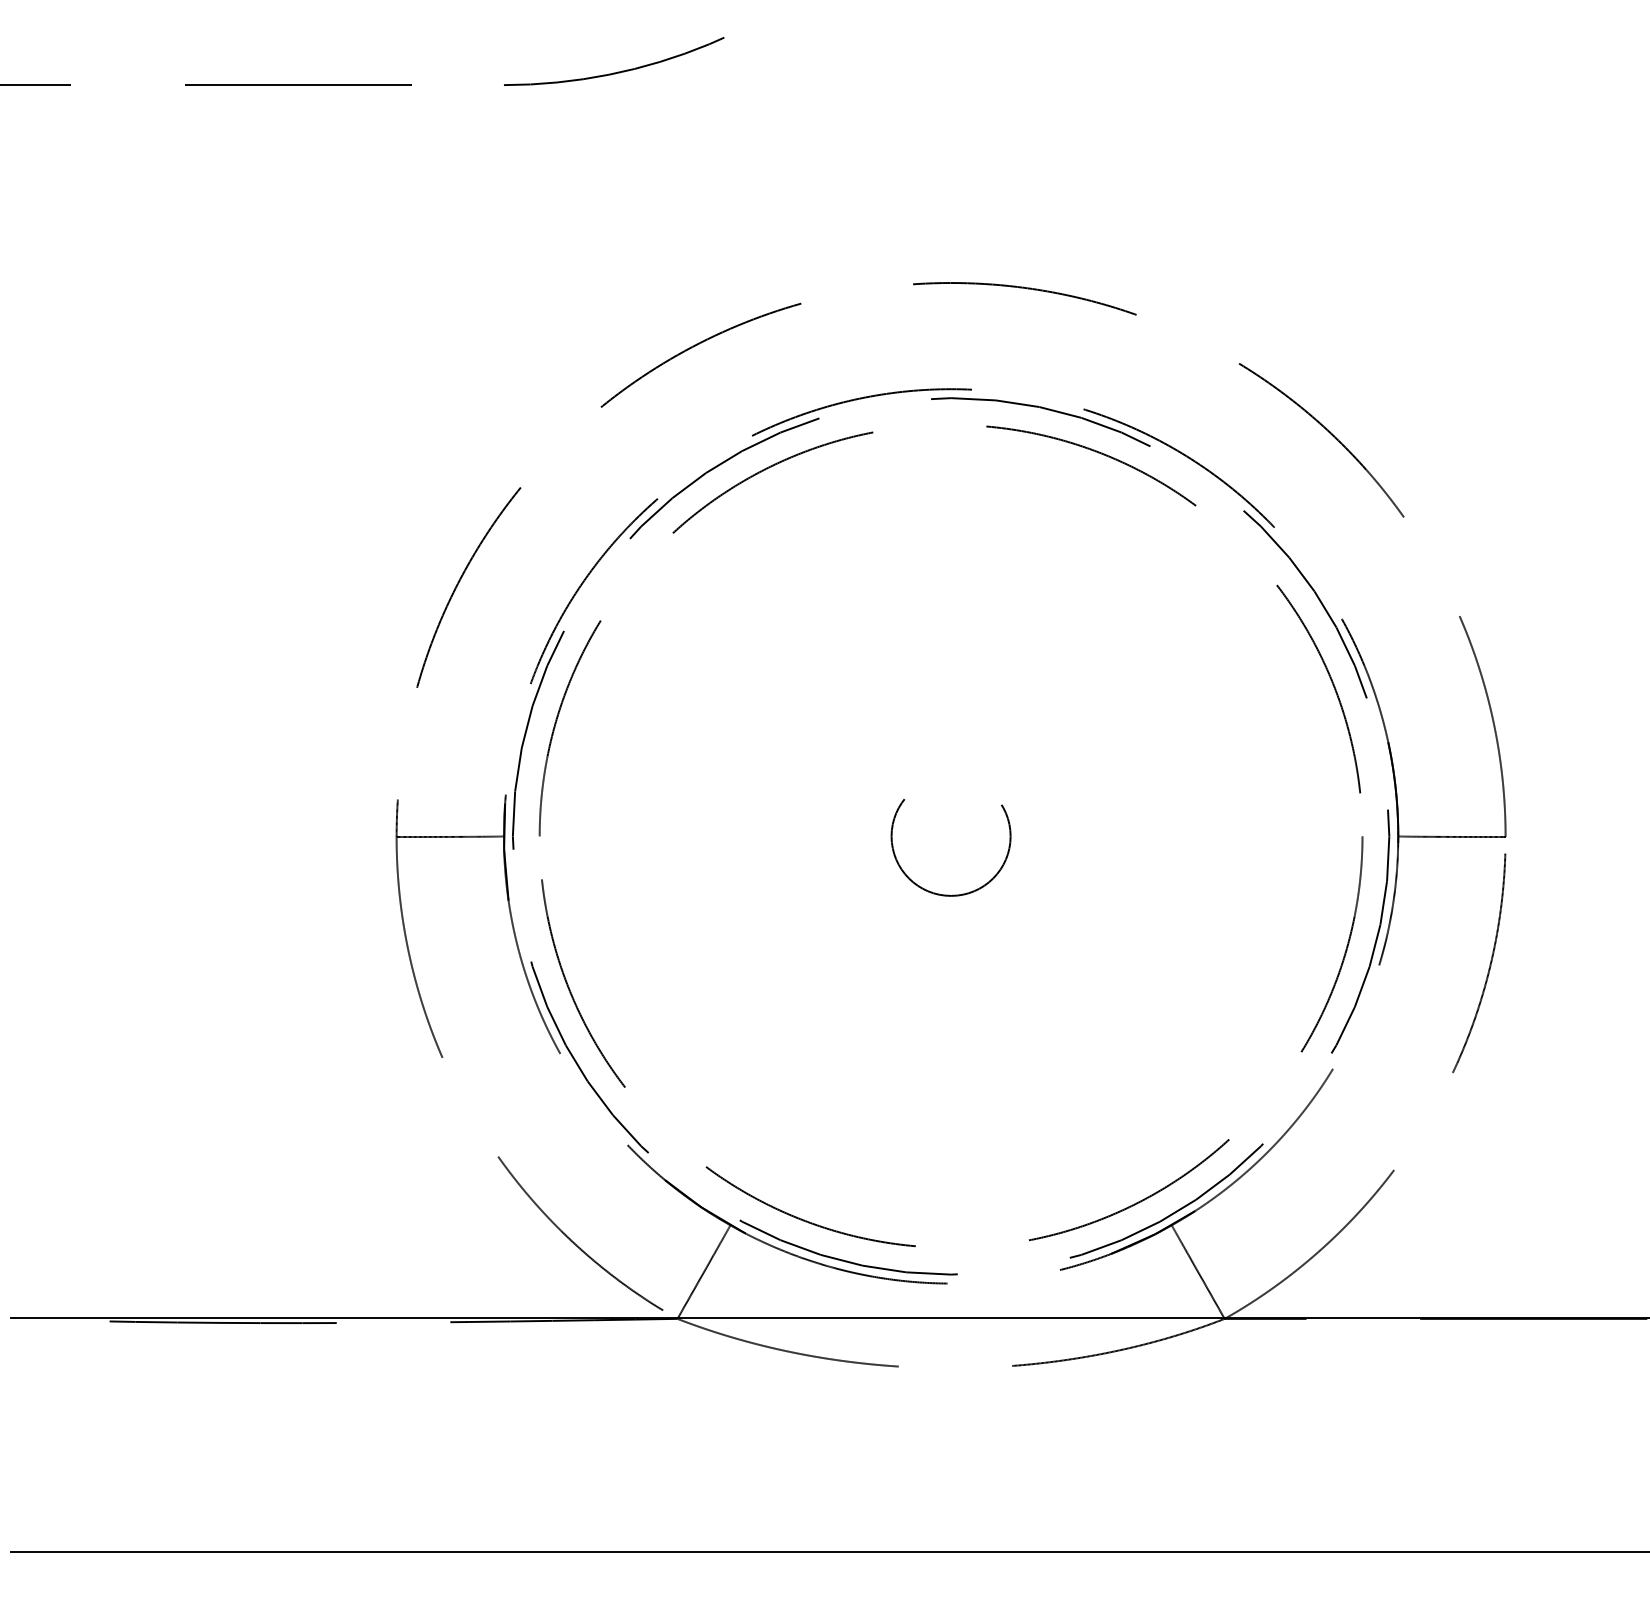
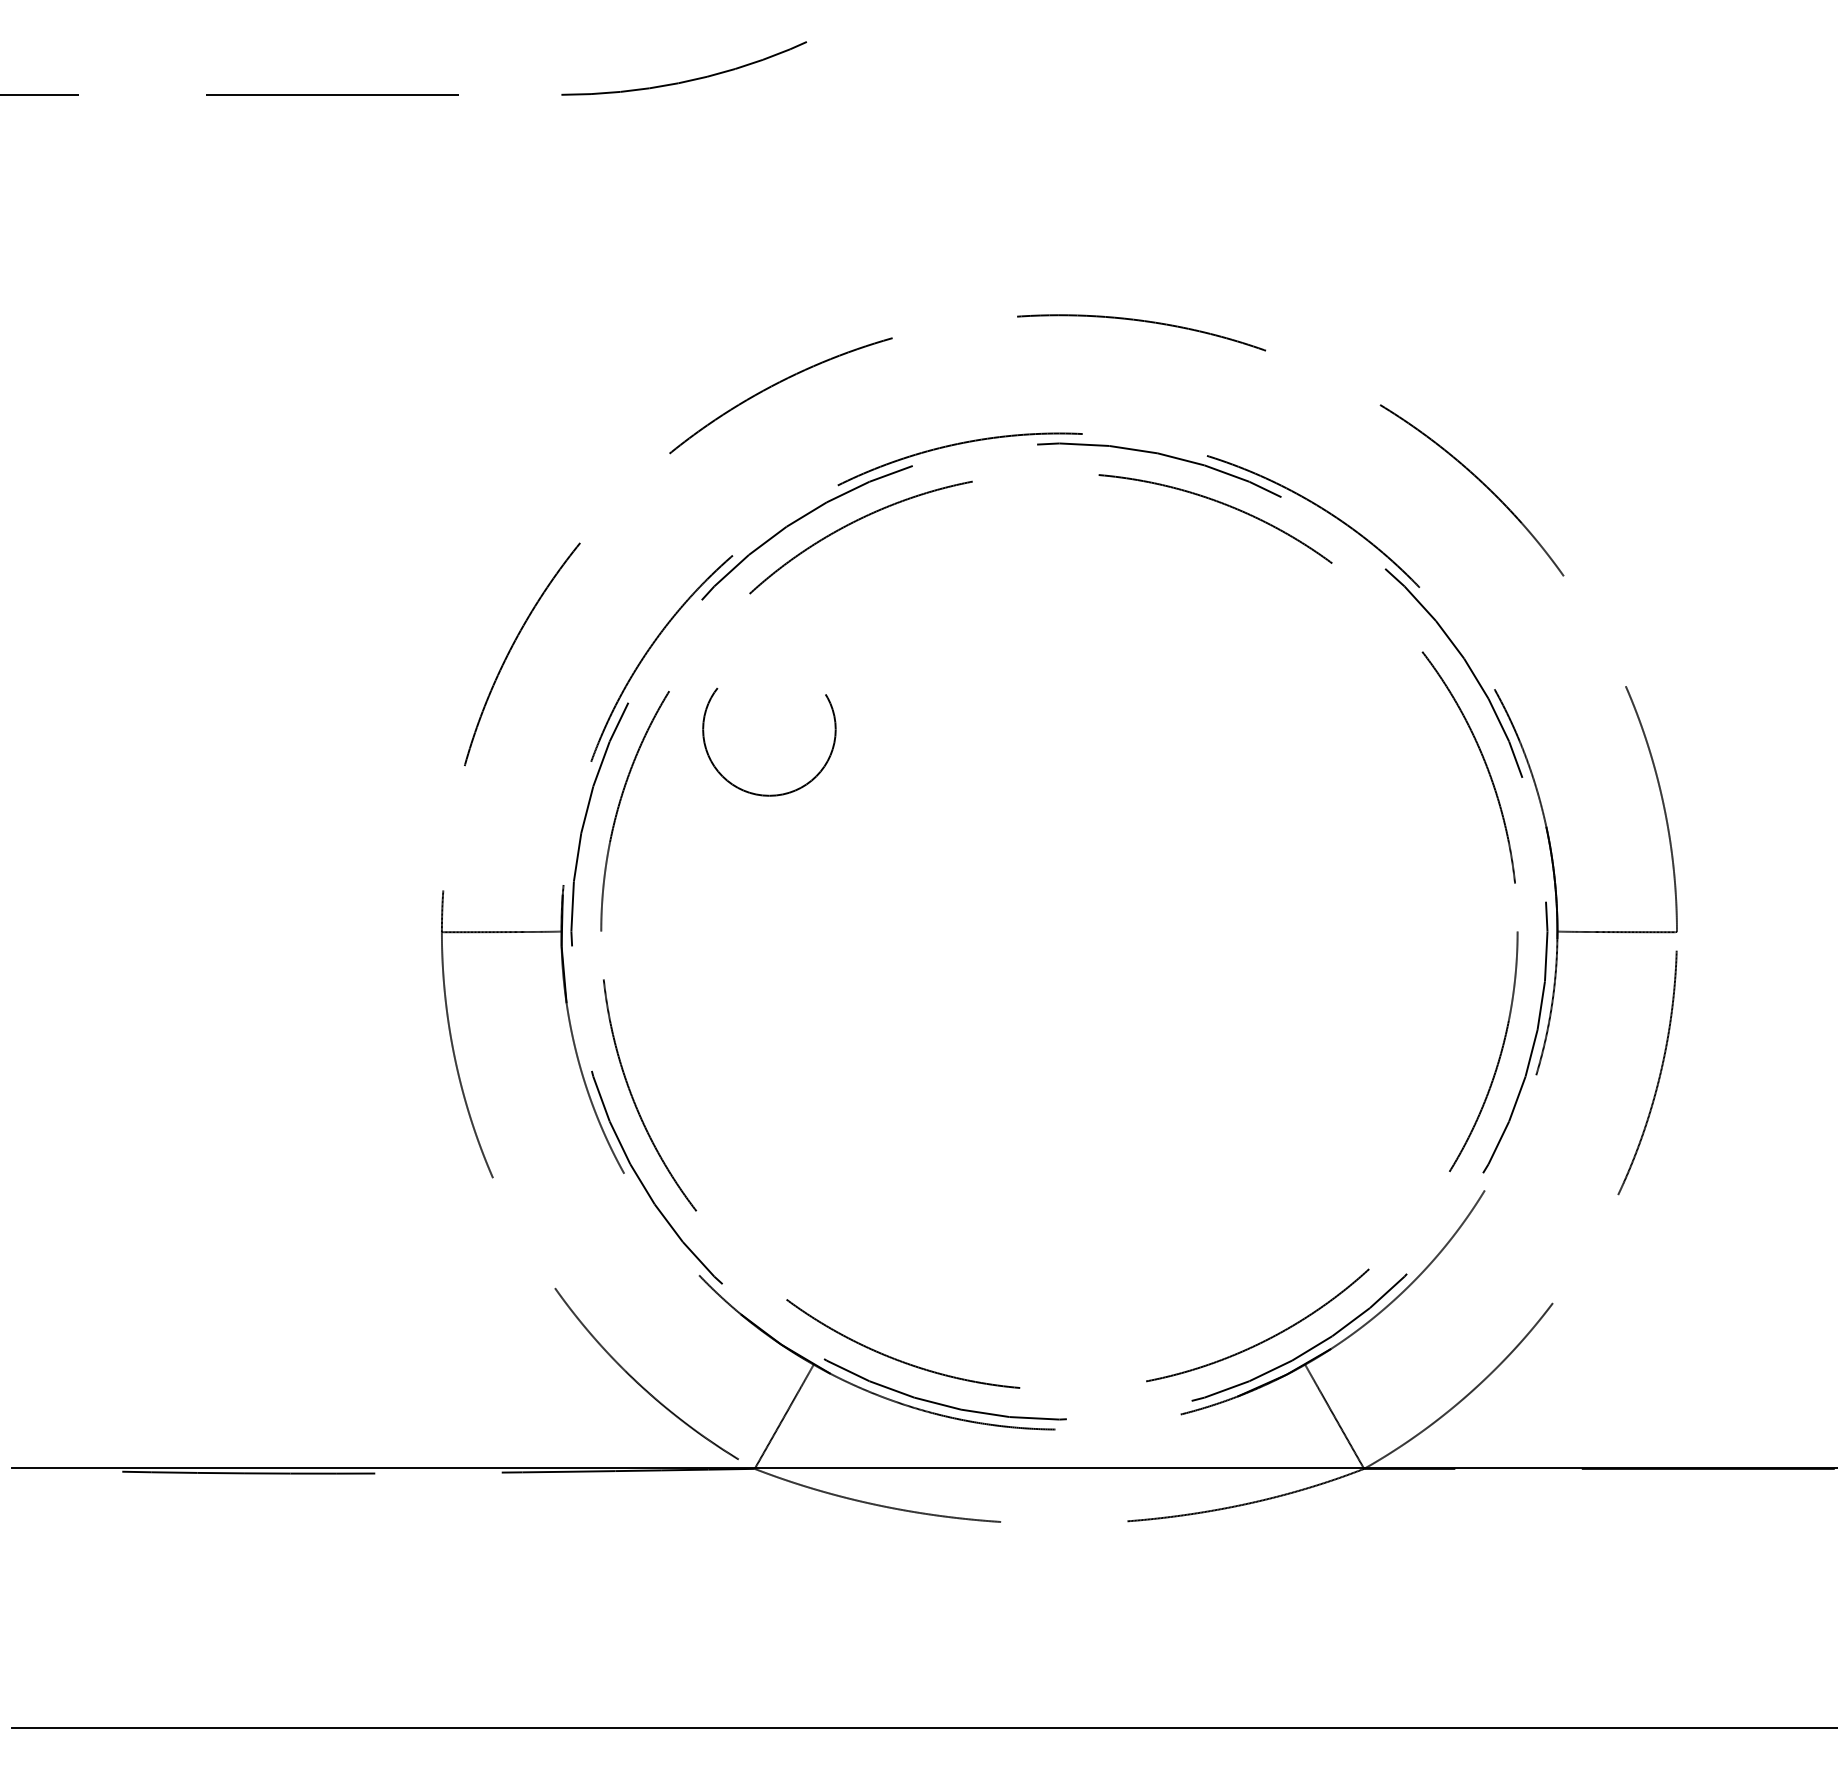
circle: (951, 847) -> (769, 741), moved

